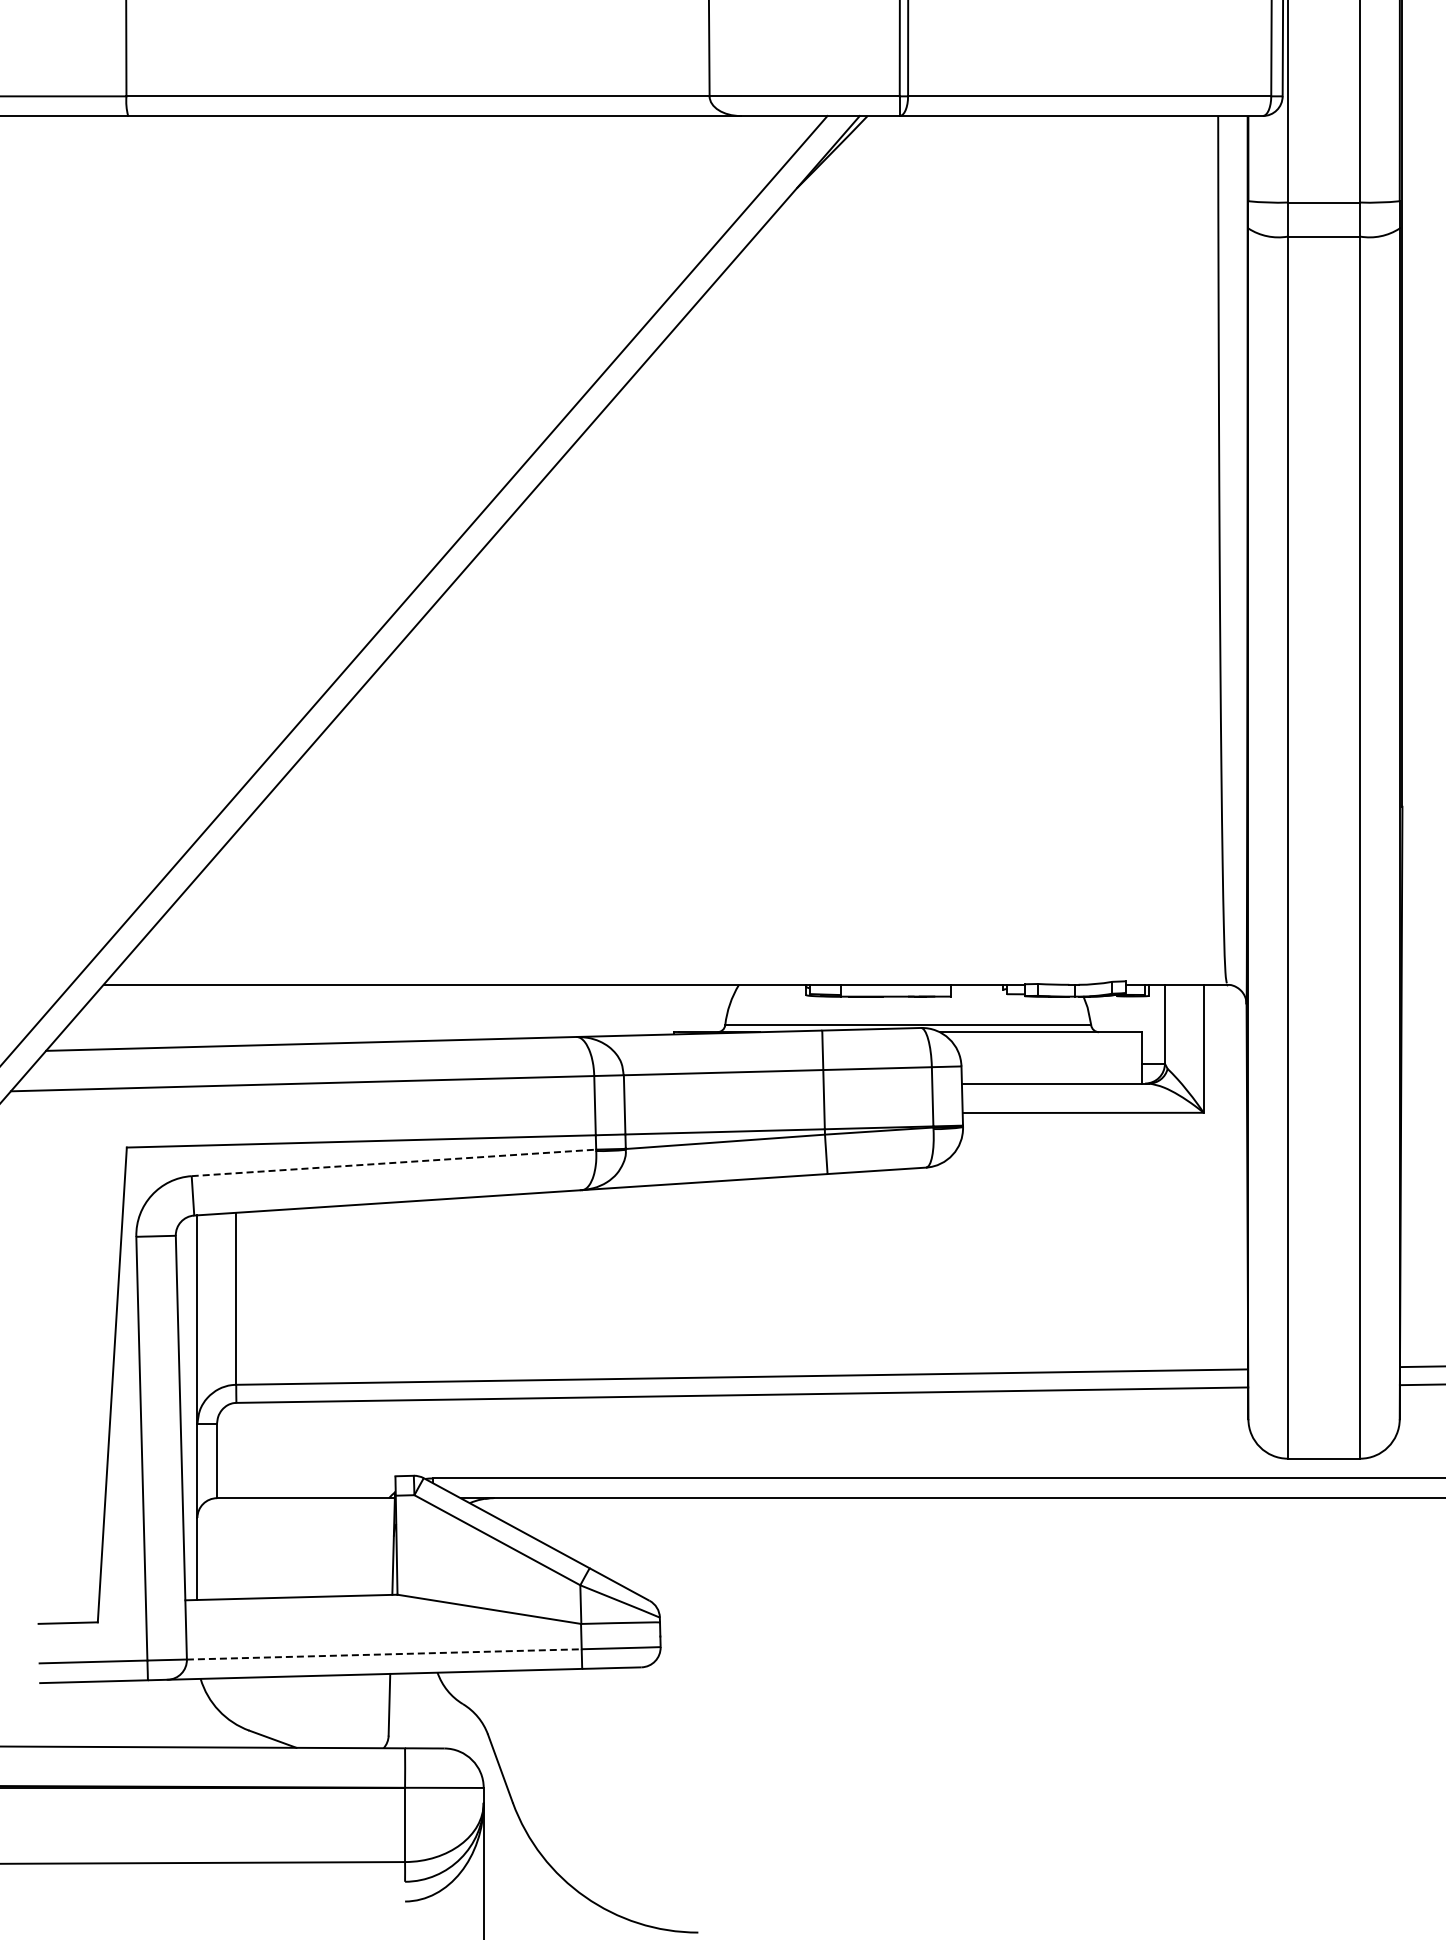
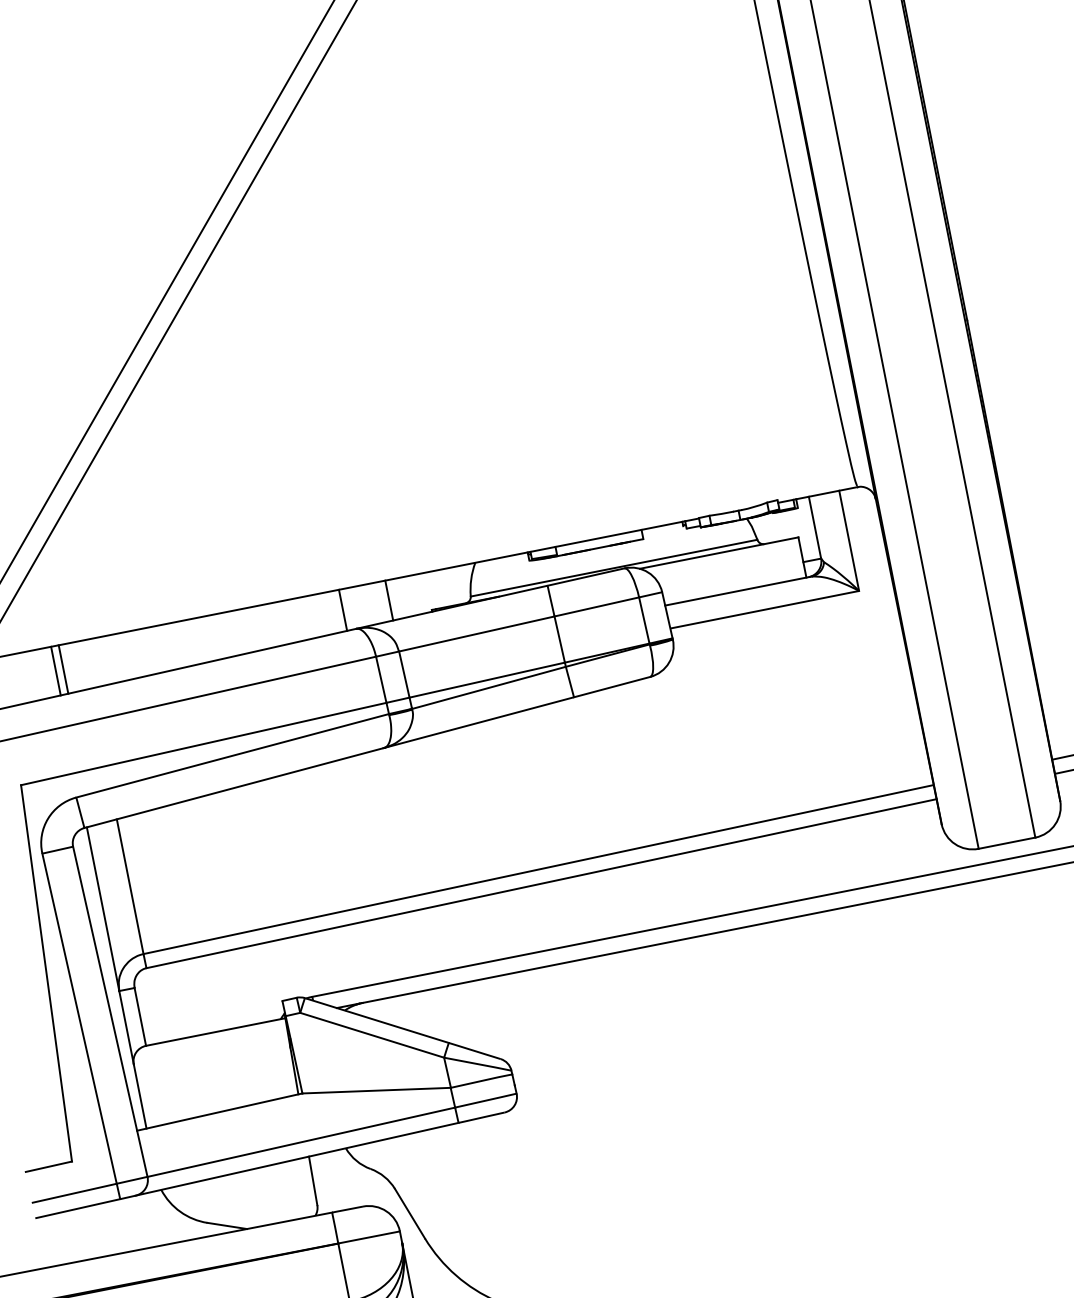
line: (624, 1009) -> (389, 599), added
line: (564, 1010) -> (342, 609), added
line: (197, 1015) -> (55, 670), added
line: (207, 1015) -> (63, 669), added
line: (393, 1162) -> (232, 755), dashed -> solid
line: (384, 1654) -> (301, 1142), dashed -> solid

